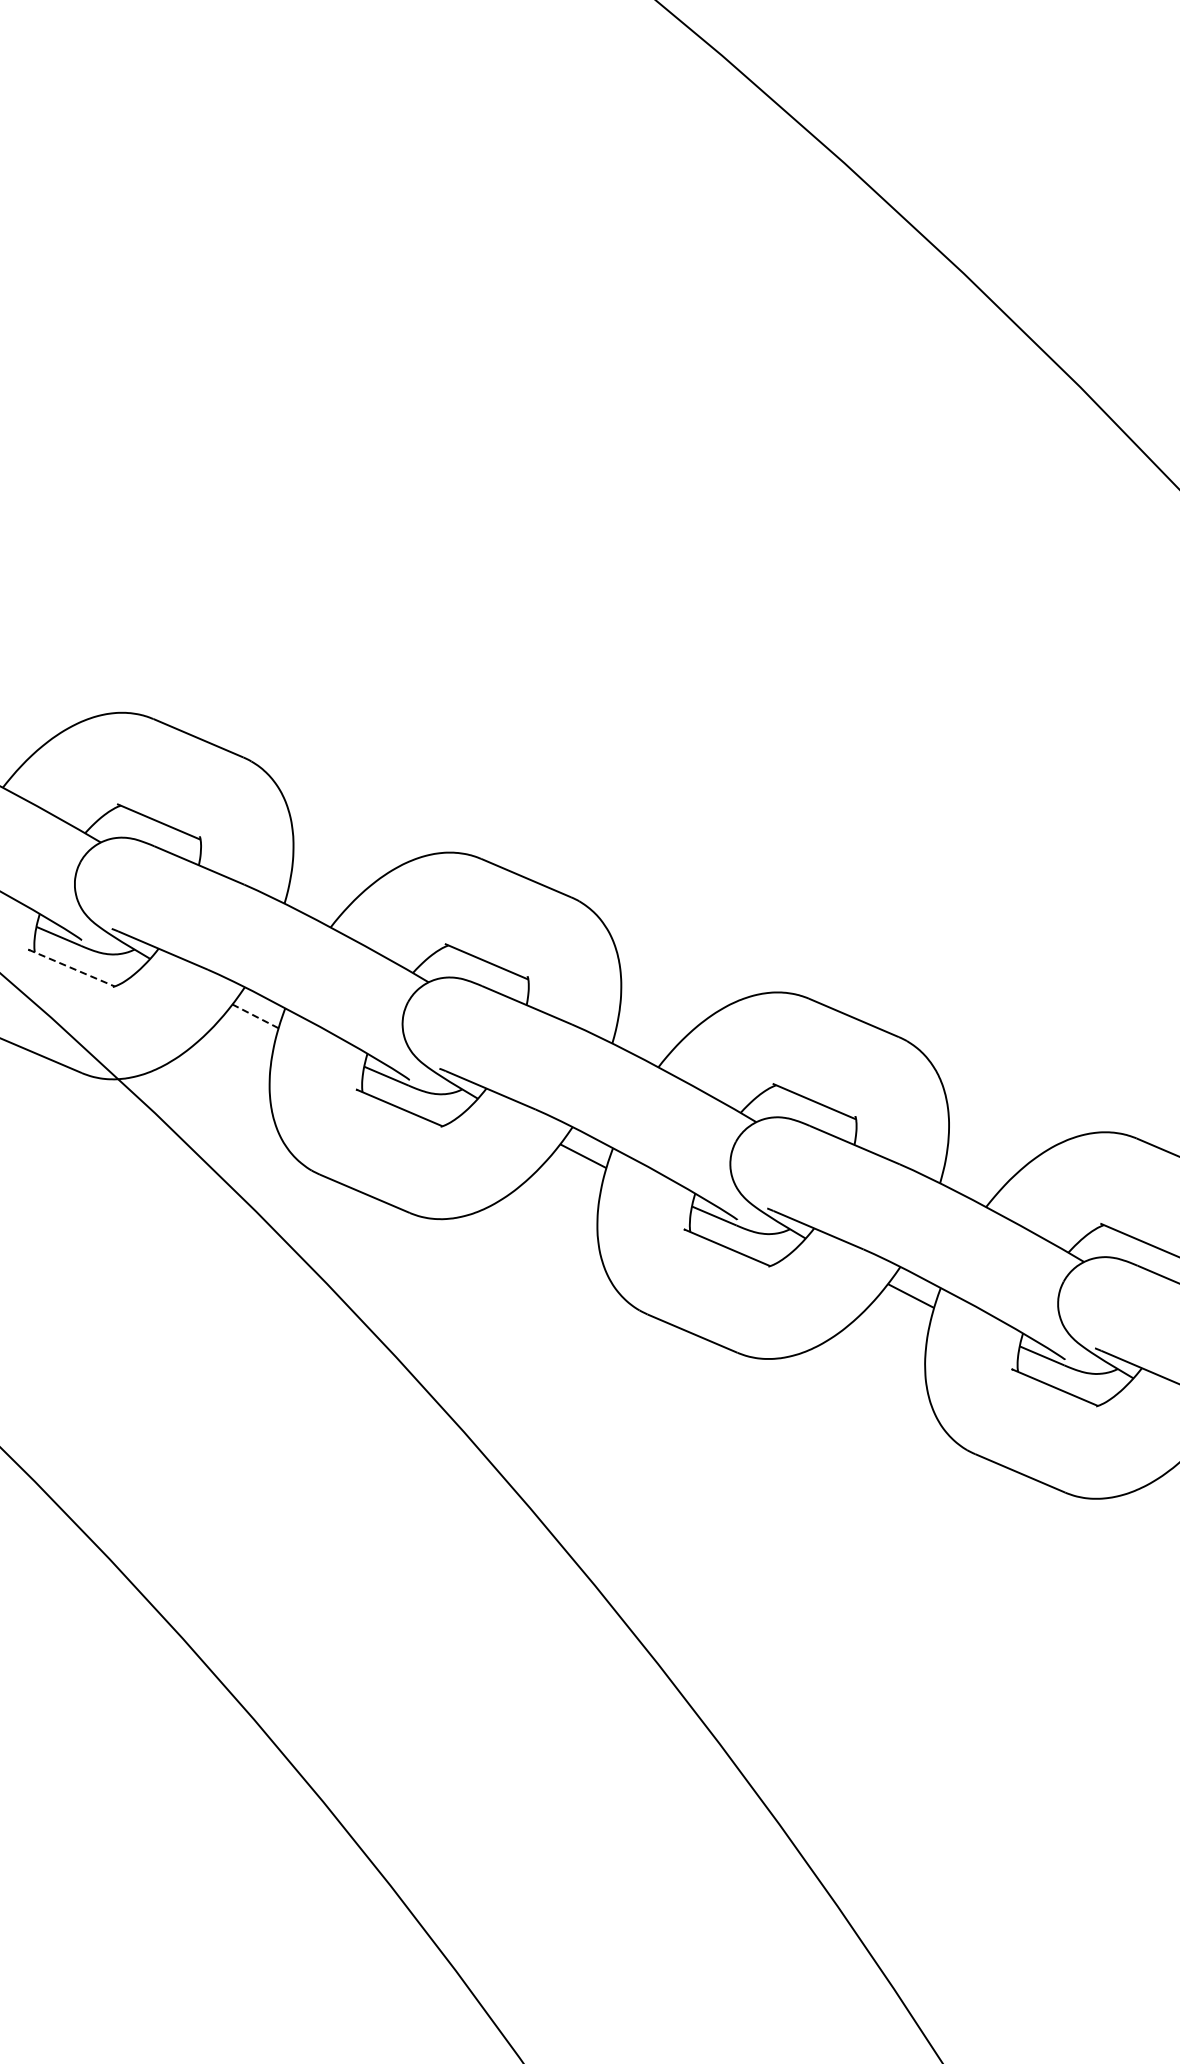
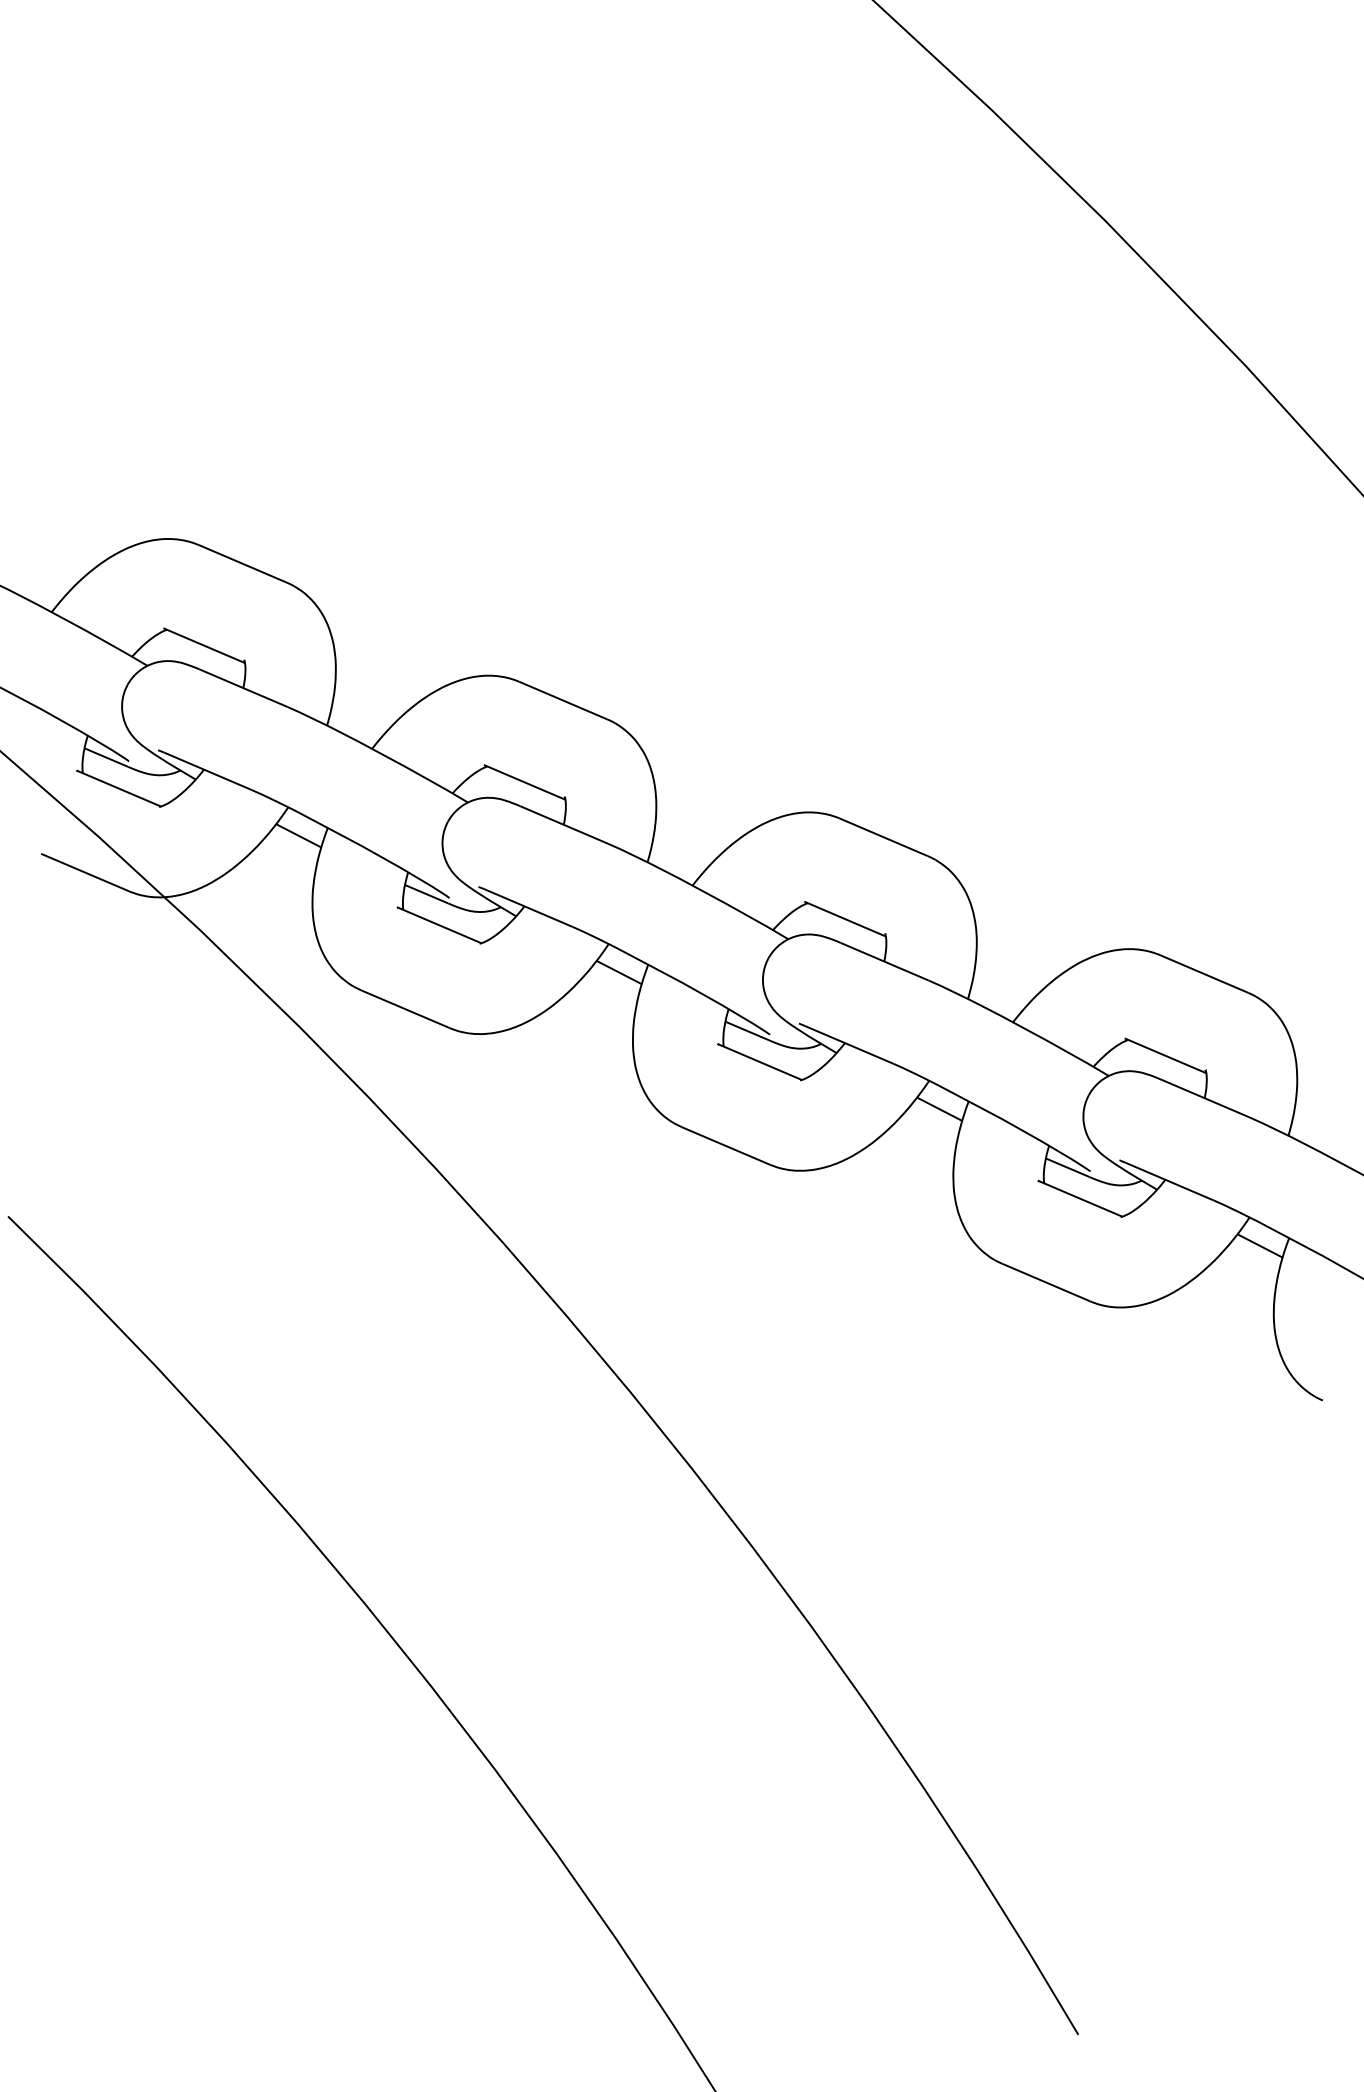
line: (71, 967) -> (118, 788), dashed -> solid
line: (255, 1016) -> (298, 835), dashed -> solid

